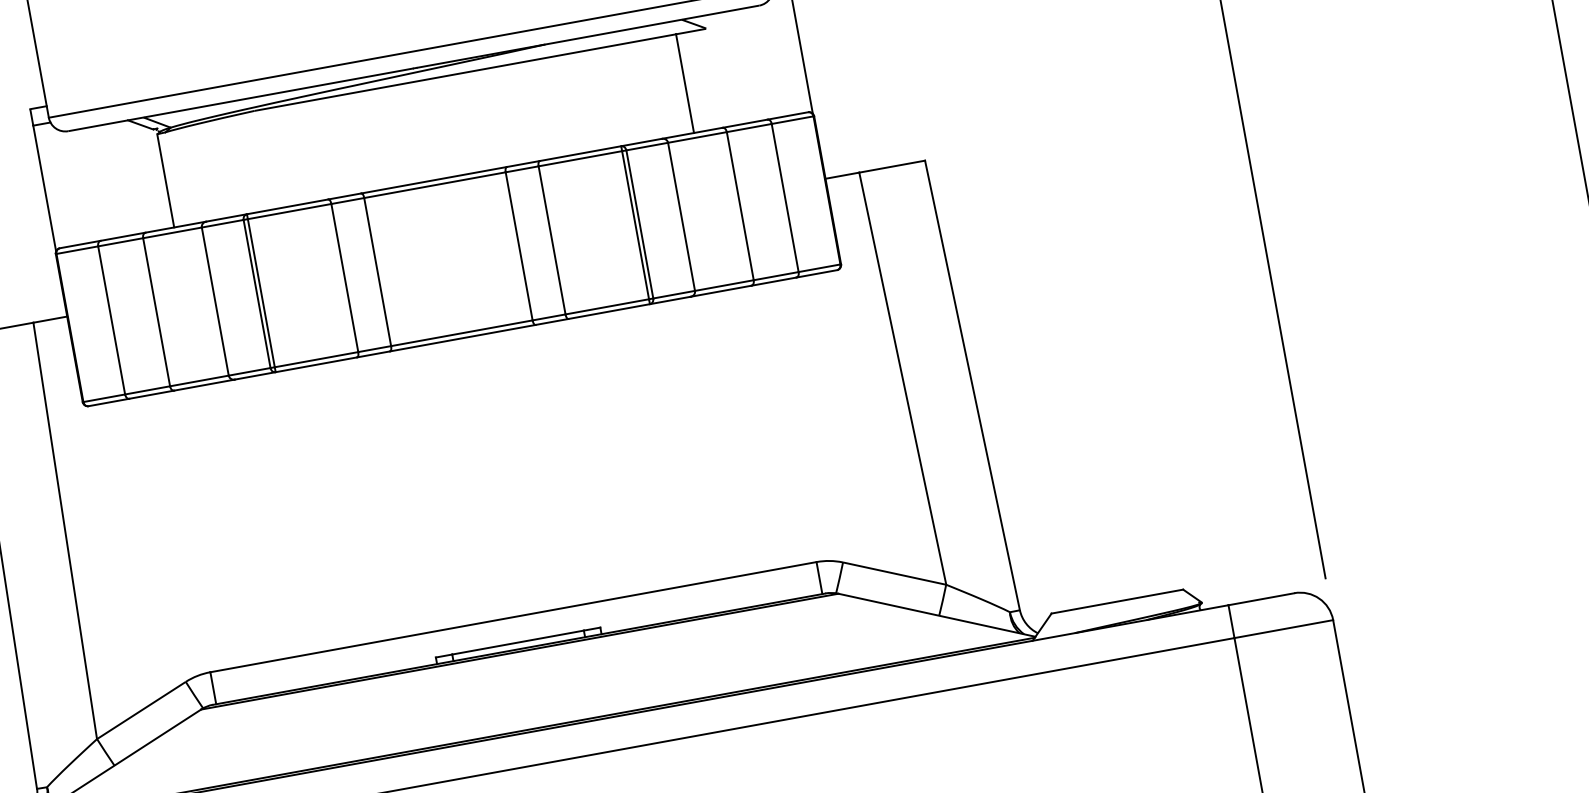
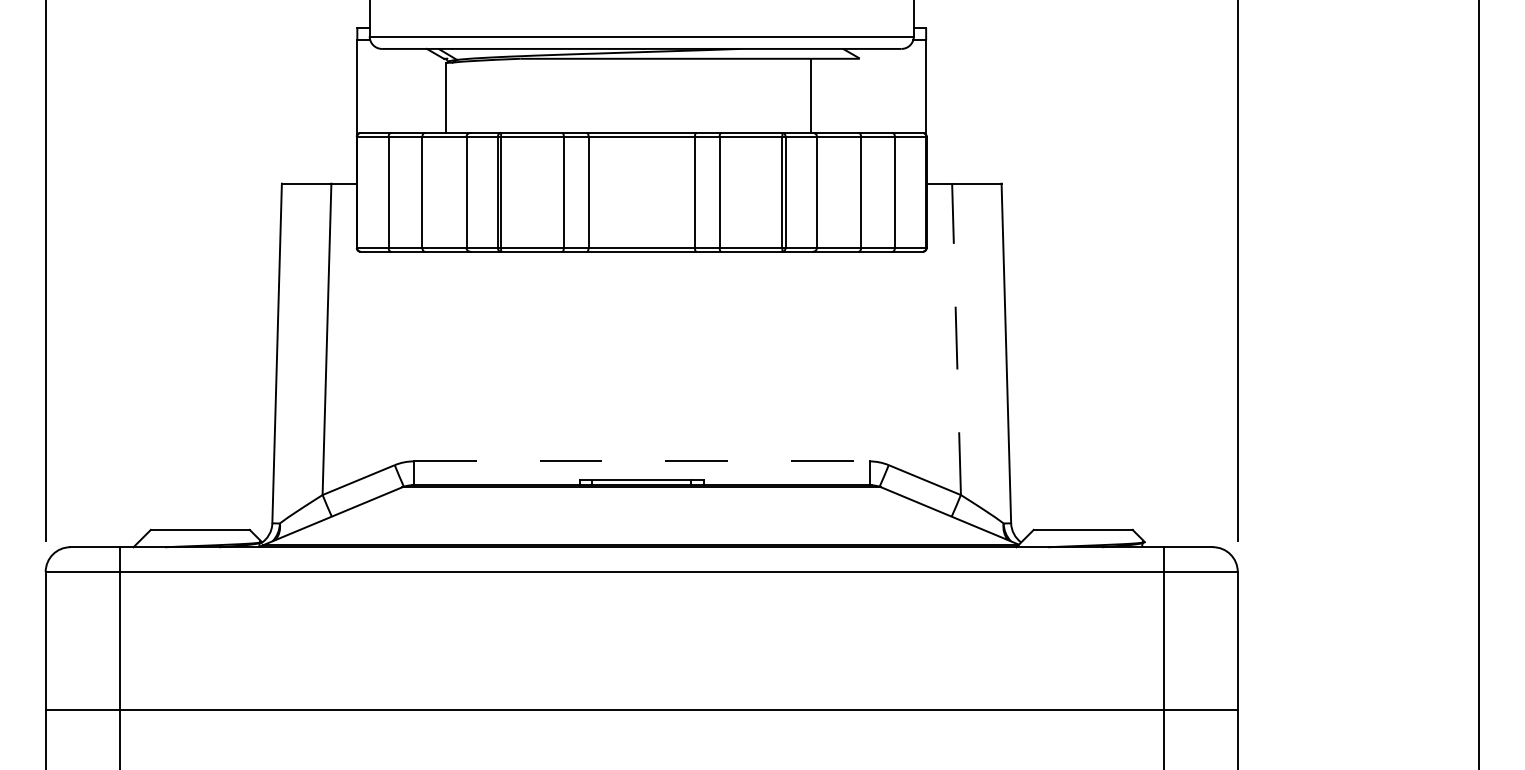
line: (685, 83) -> (811, 95), moved
line: (902, 378) -> (956, 339), solid -> dashed
line: (513, 617) -> (641, 461), solid -> dashed

